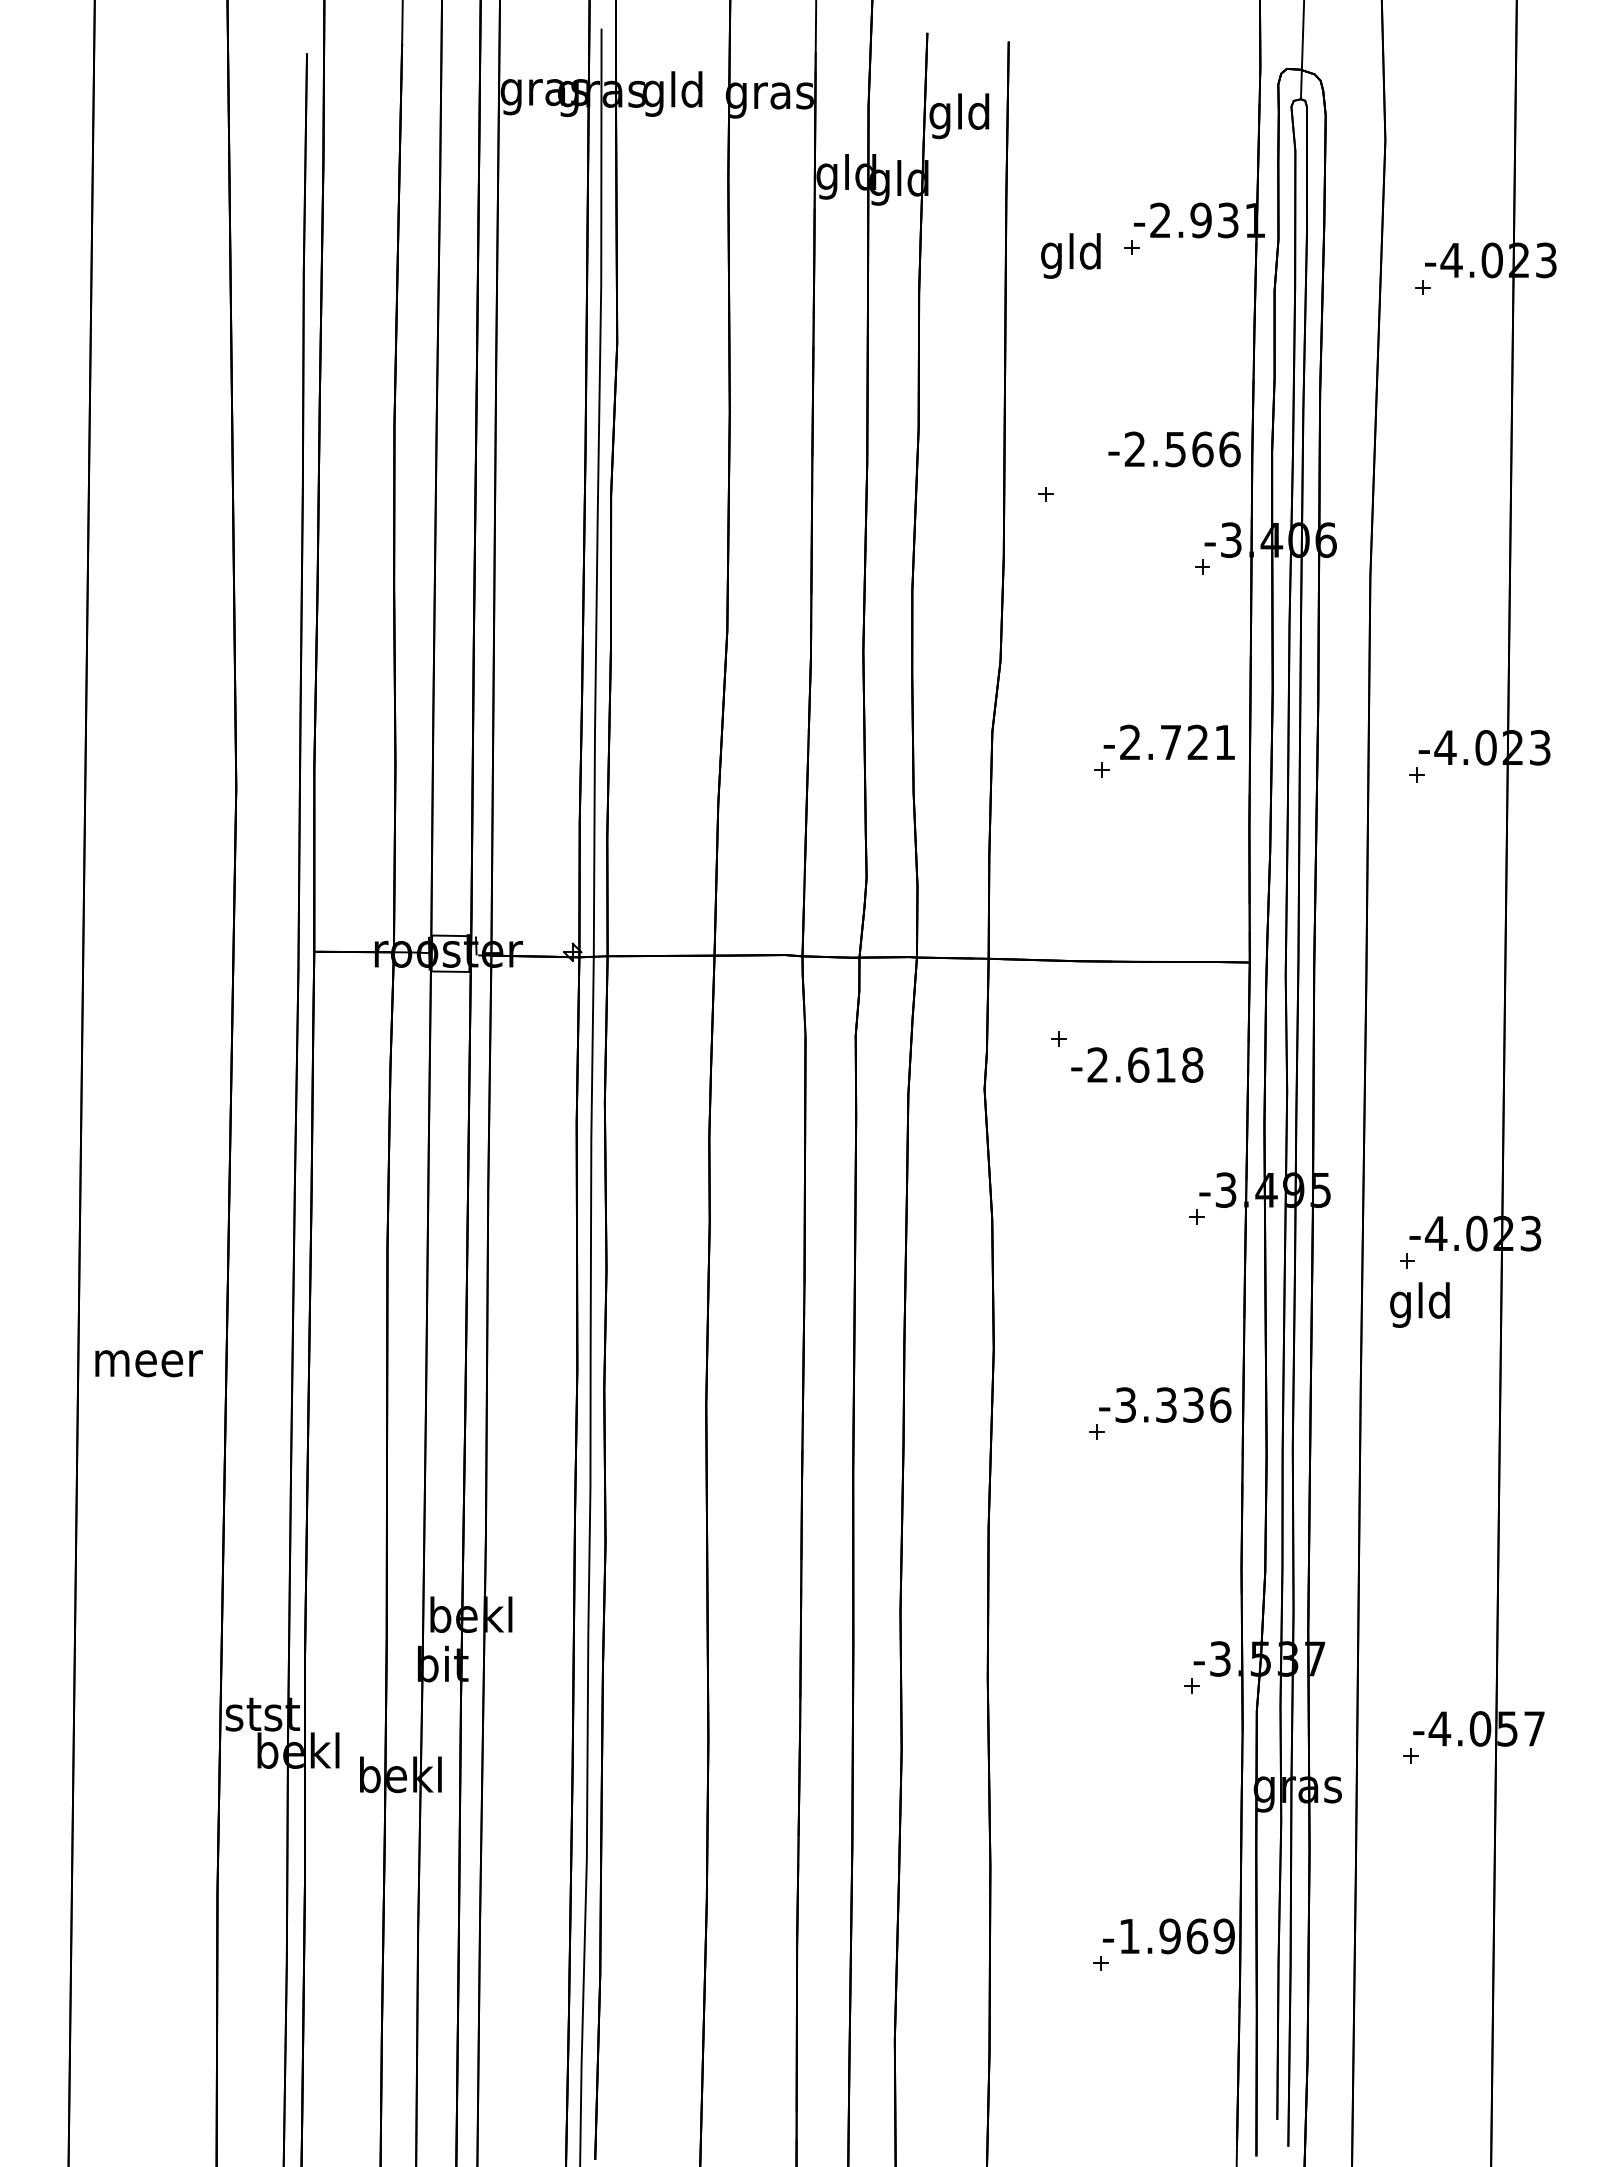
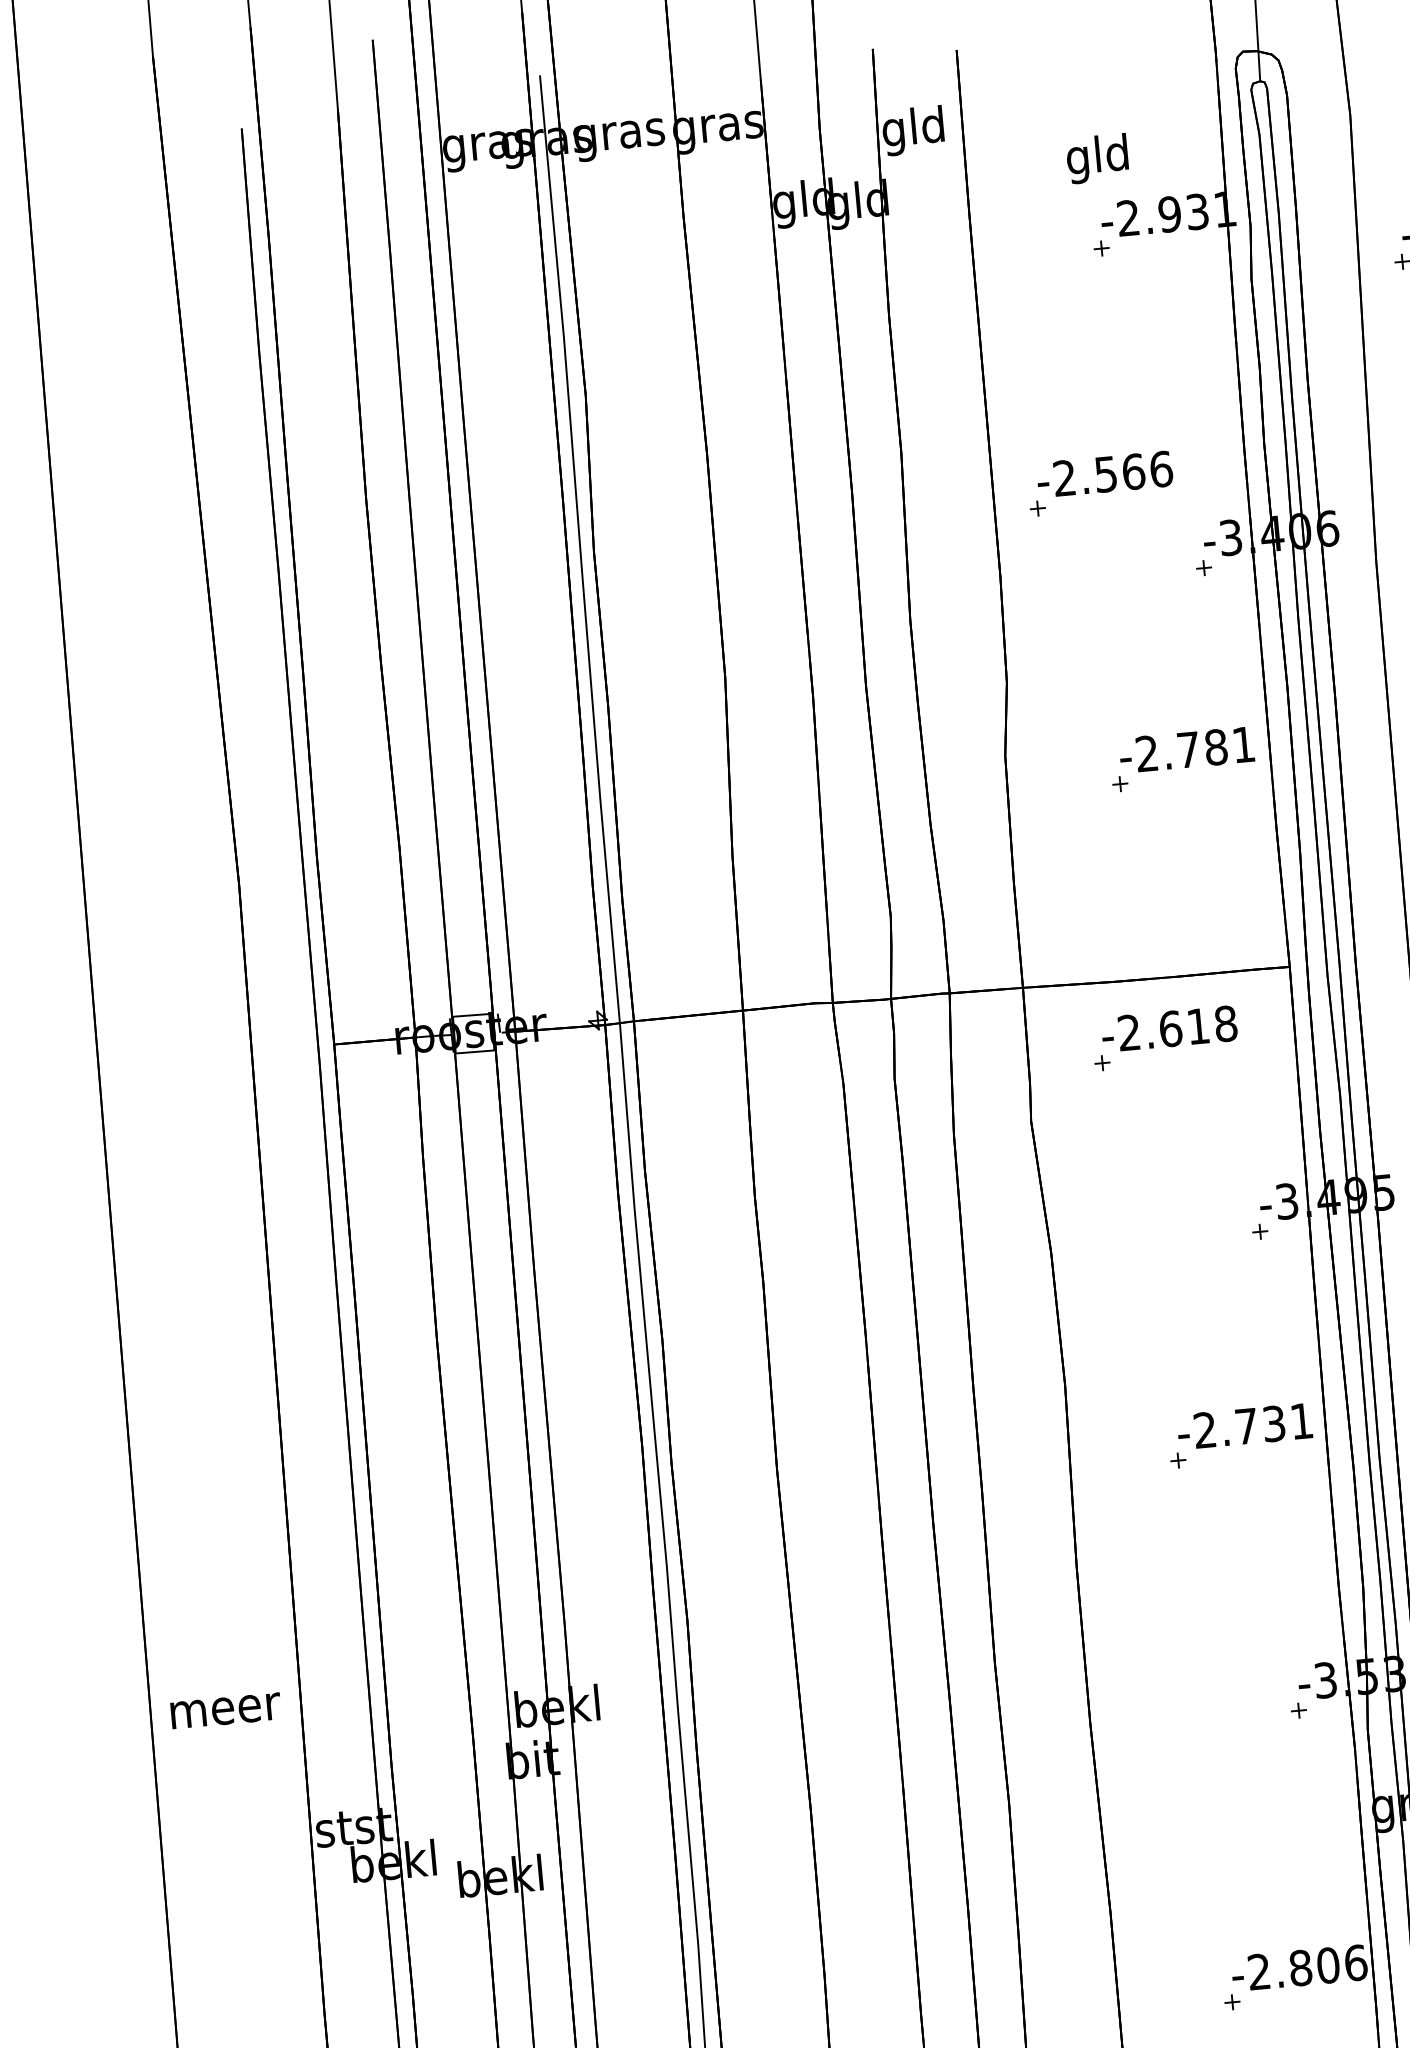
text: (673, 93) -> (619, 134), gld -> gras
text: (1070, 255) -> (1097, 158), moved
text: (1174, 449) -> (1104, 474), moved
text: (1197, 742) -> (1215, 747), -2.721 -> -2.781
text: (1137, 1064) -> (1169, 1028), moved
text: (148, 1363) -> (225, 1710), moved
text: (1173, 1404) -> (1253, 1425), -3.336 -> -2.731
text: (1177, 1936) -> (1308, 1967), -1.969 -> -2.806

